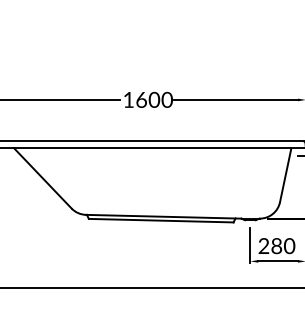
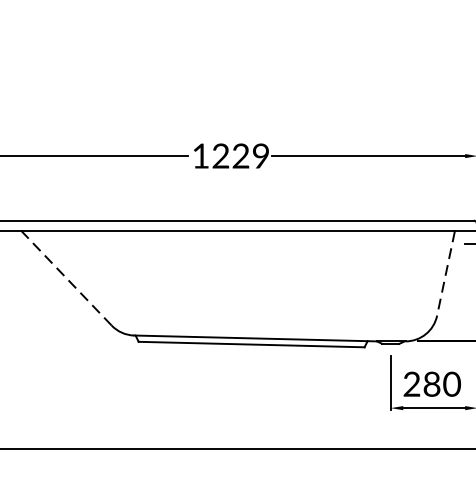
text: (154, 99) -> (241, 155), 1600 -> 1229
line: (285, 175) -> (445, 274), solid -> dashed
line: (42, 178) -> (66, 278), solid -> dashed

